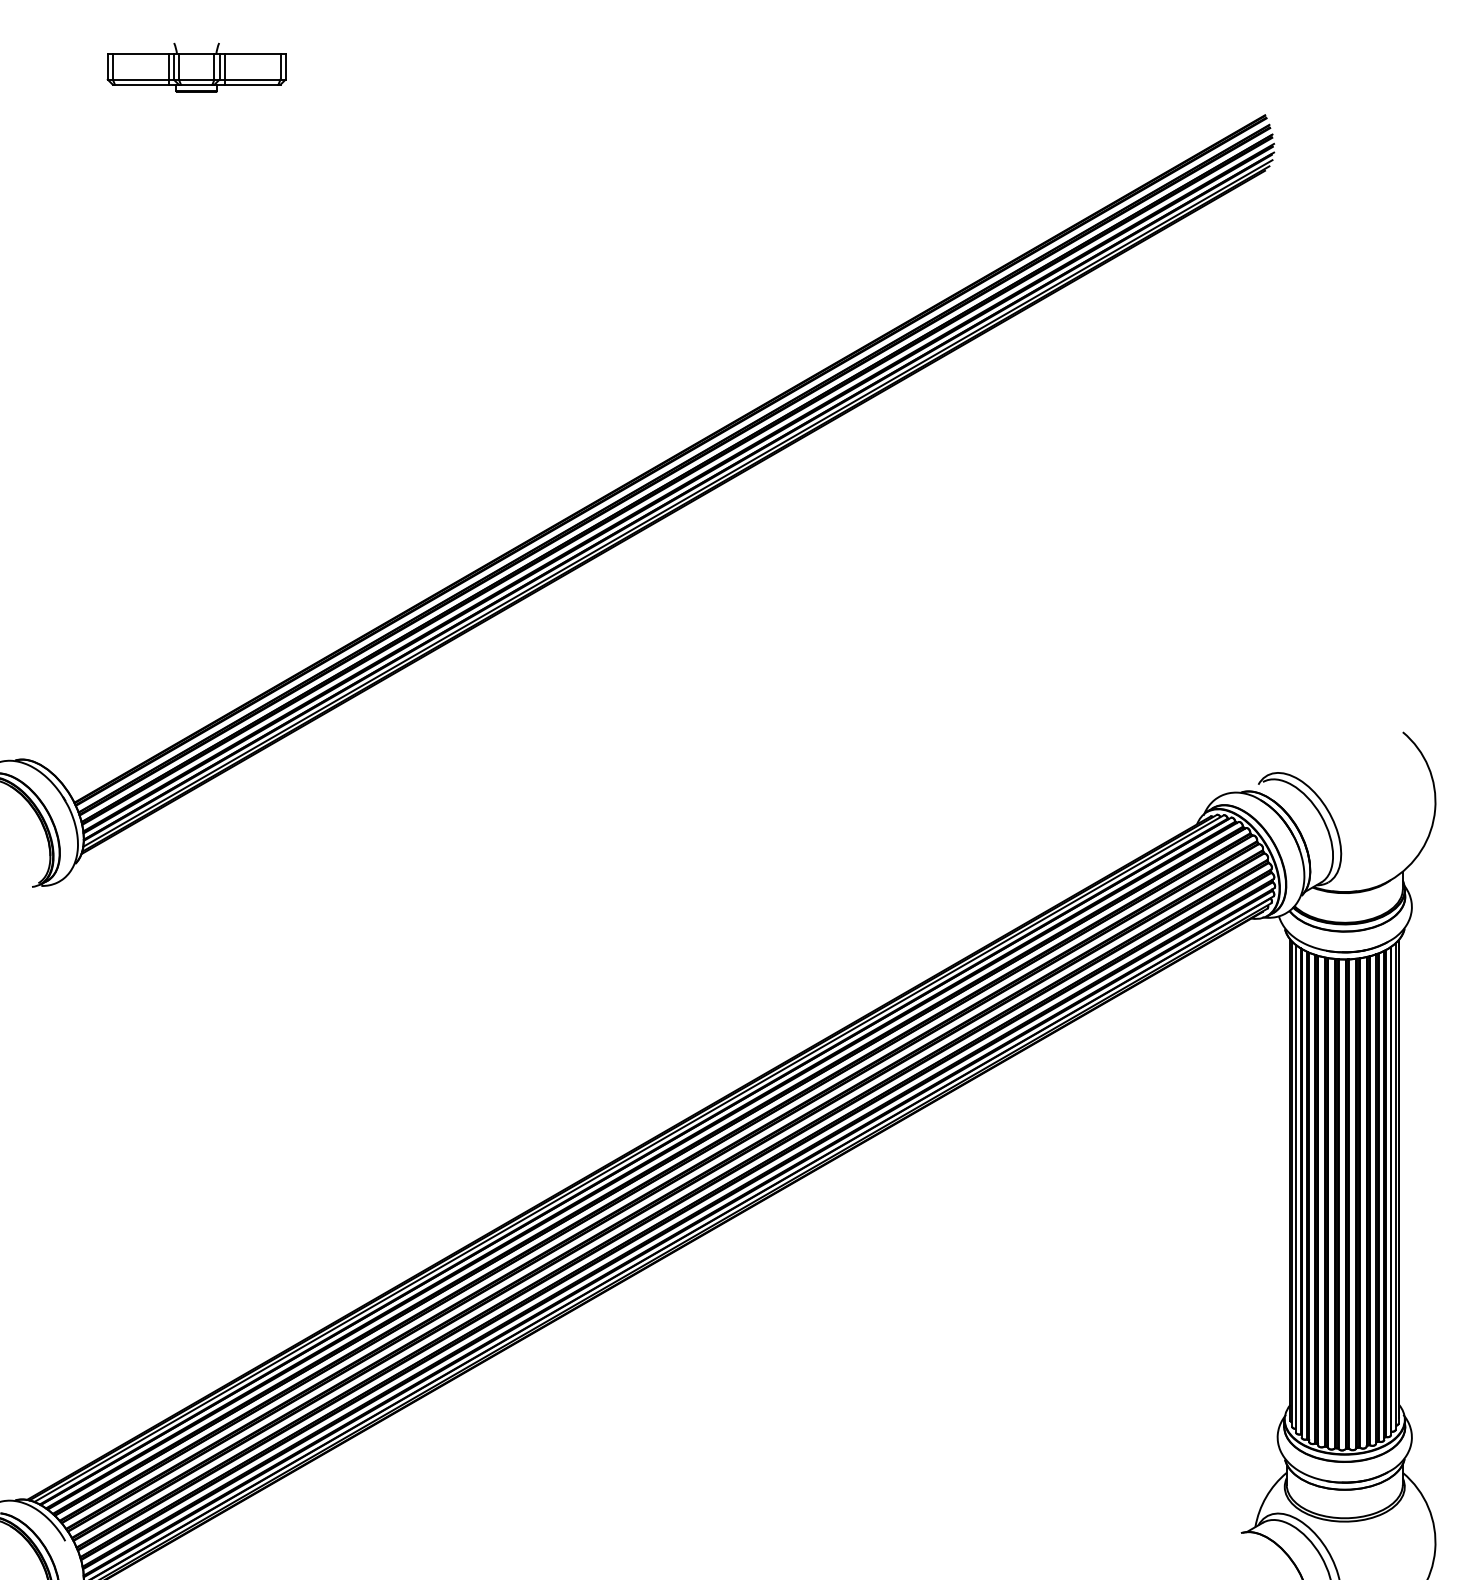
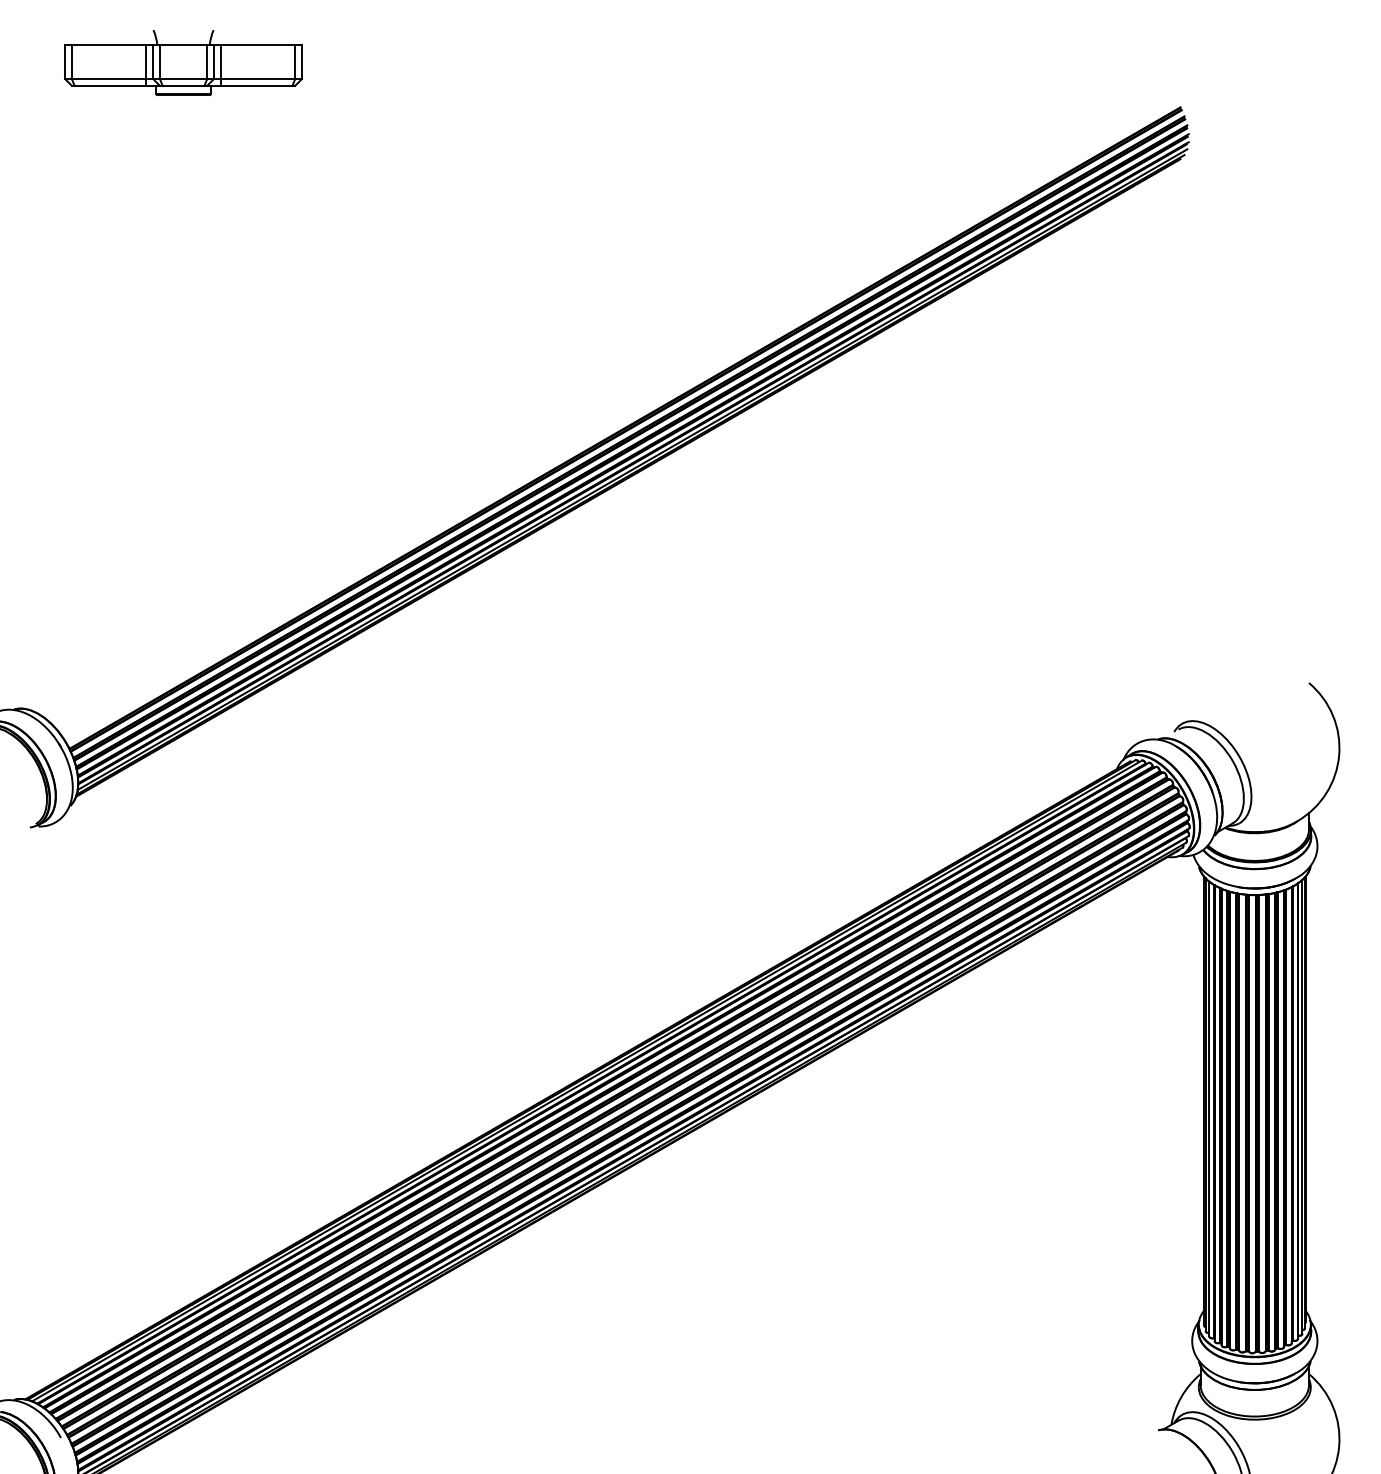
part: (196, 67) -> (183, 62), size x1.43

